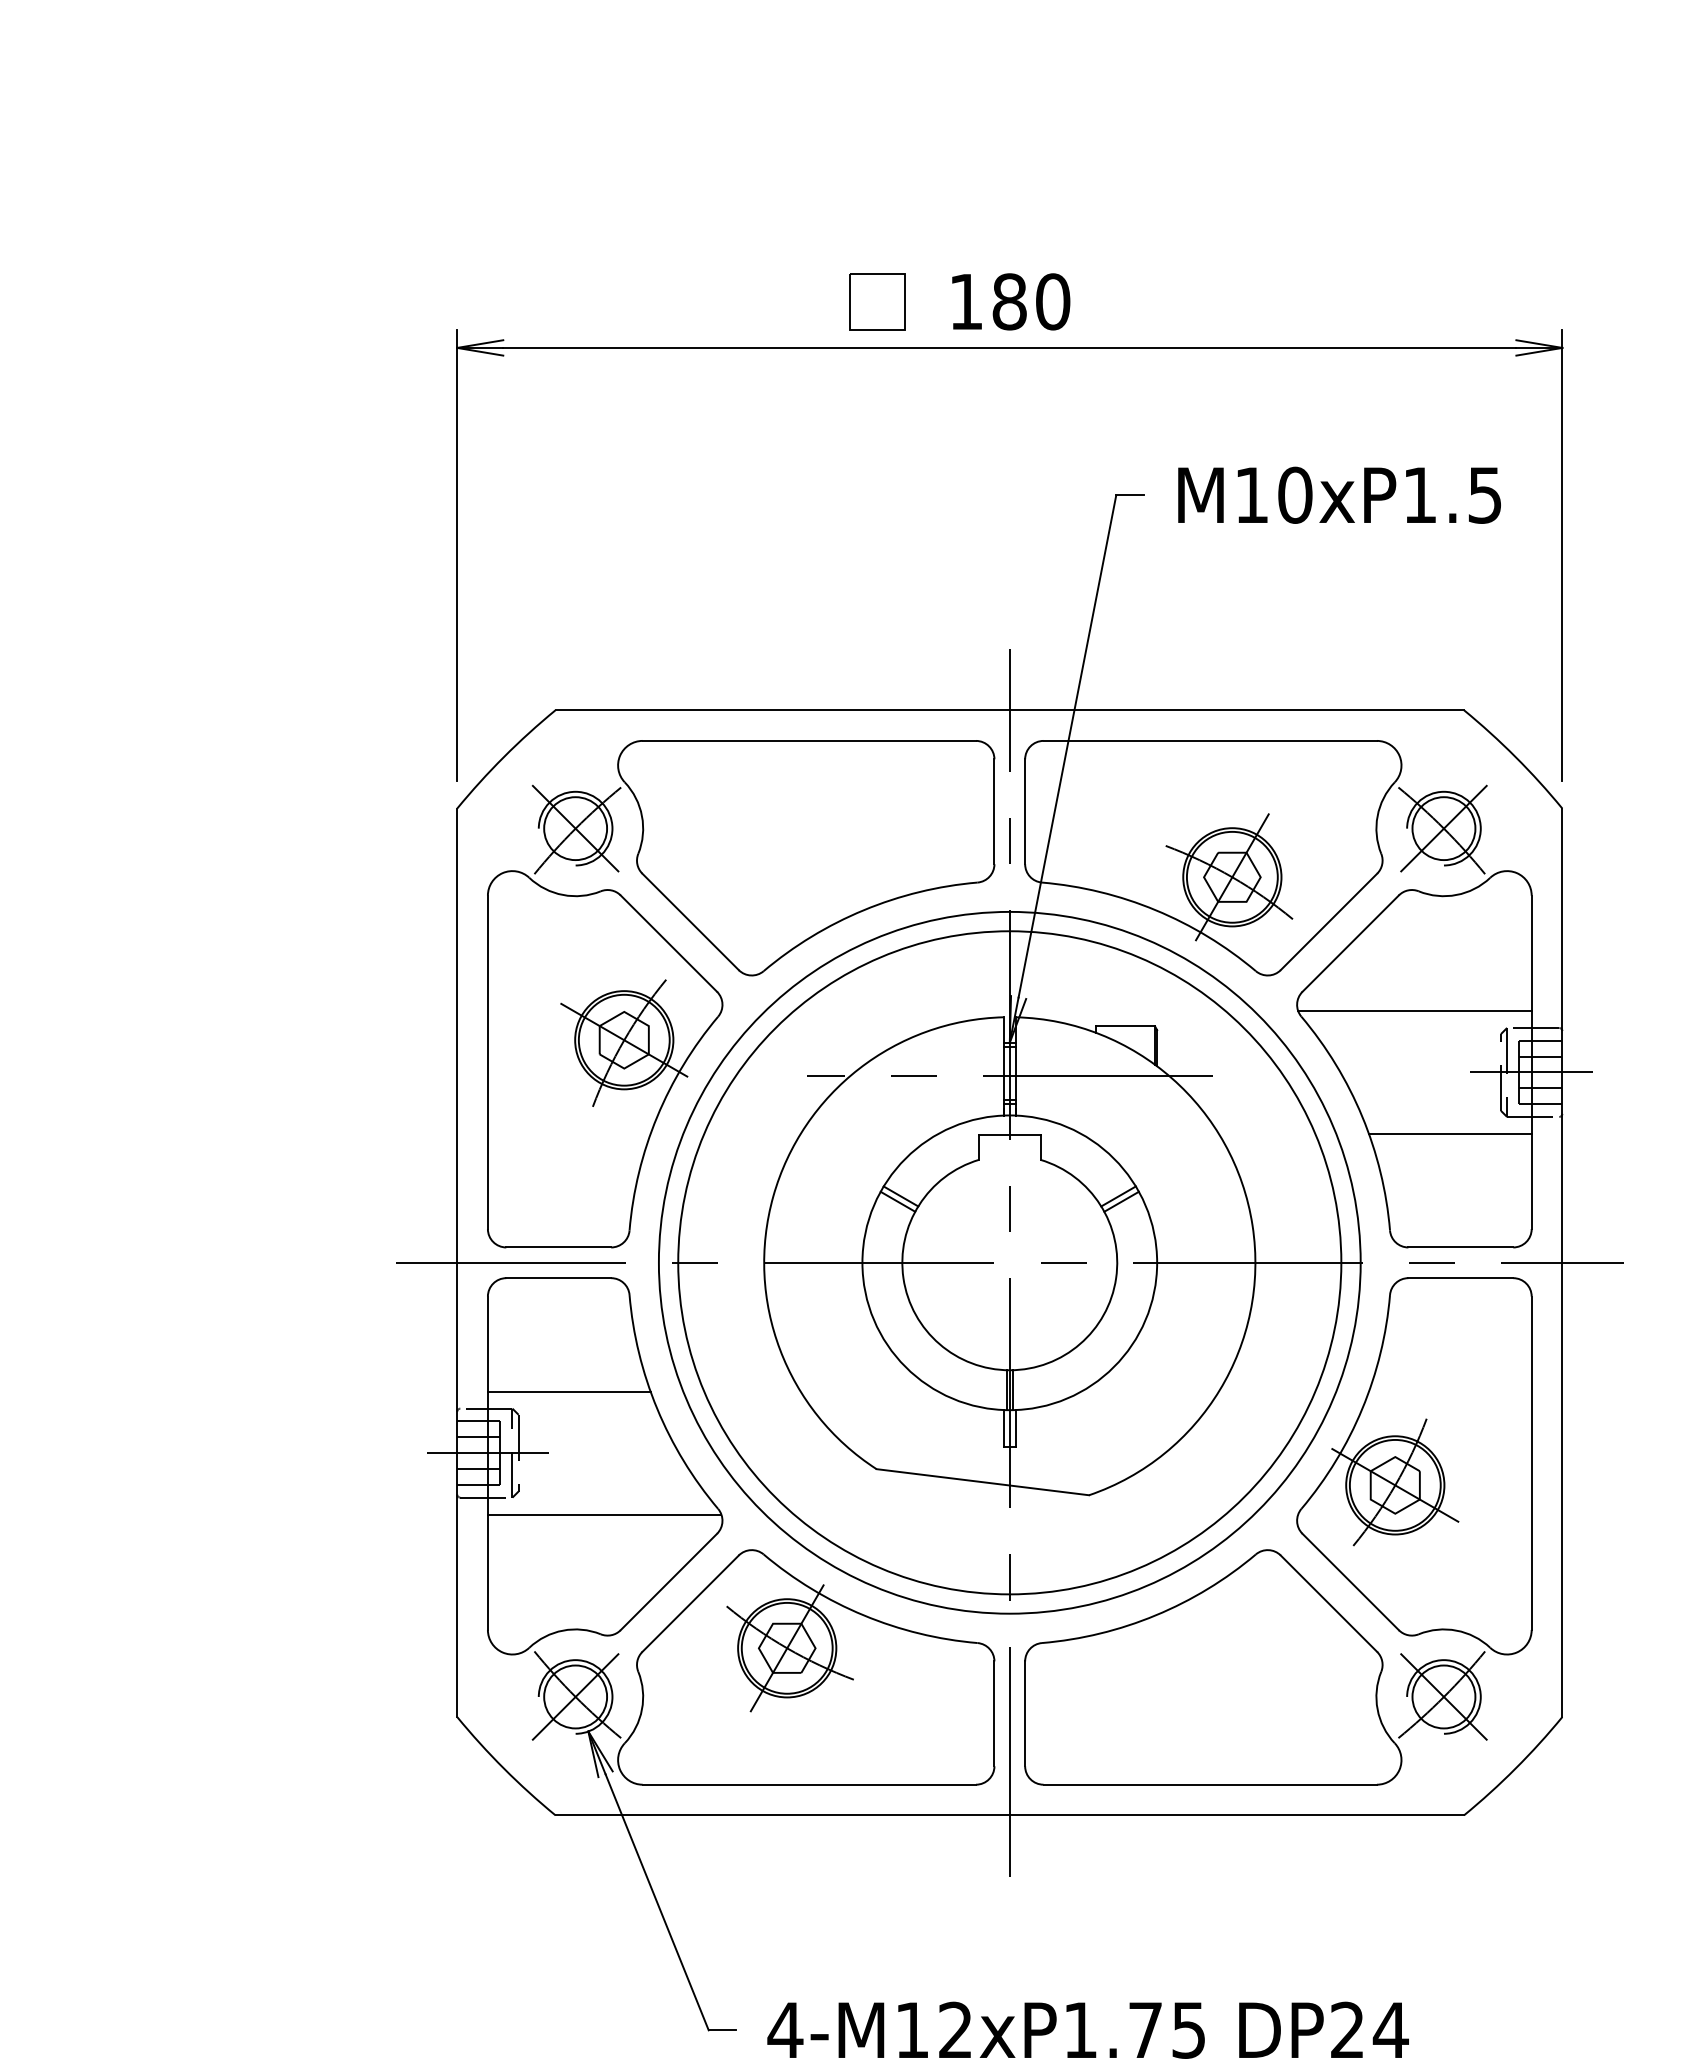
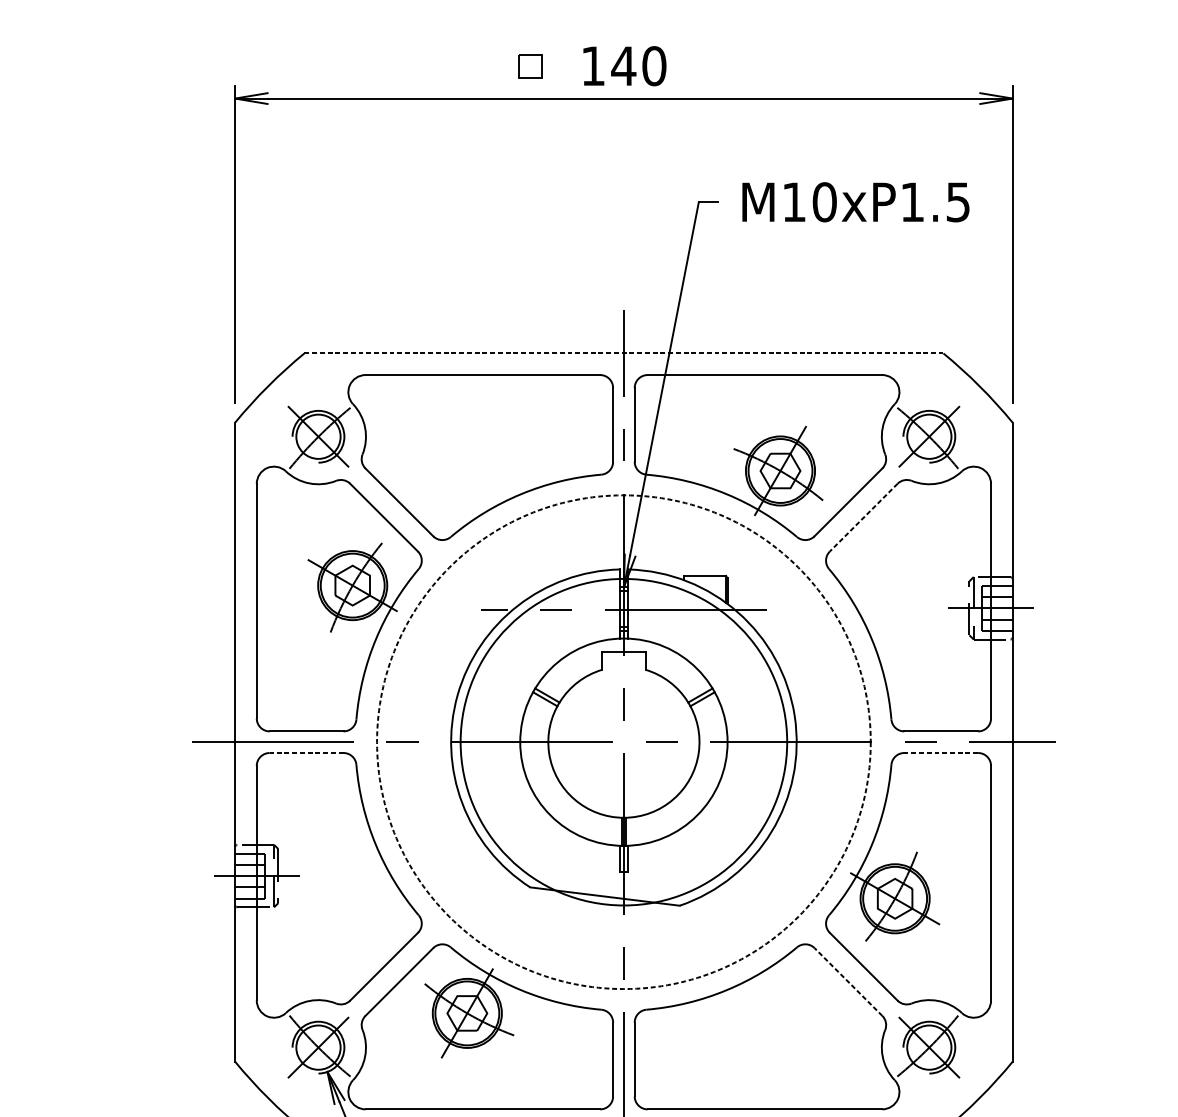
part: (877, 301) -> (530, 65), size x0.6
text: (1009, 301) -> (623, 65), 180 -> 140
line: (1010, 710) -> (624, 353), solid -> dashed
line: (1350, 943) -> (863, 517), solid -> dashed
line: (1414, 1011) -> (908, 565), removed
line: (1449, 1133) -> (933, 651), removed
circle: (1009, 1262) -> (623, 741), size x0.7
circle: (1009, 1262) -> (623, 741), solid -> dashed
line: (558, 1278) -> (306, 753), solid -> dashed
line: (1460, 1278) -> (940, 753), solid -> dashed
line: (568, 1391) -> (313, 832), removed
line: (604, 1514) -> (338, 919), removed
line: (1328, 1603) -> (848, 981), solid -> dashed

